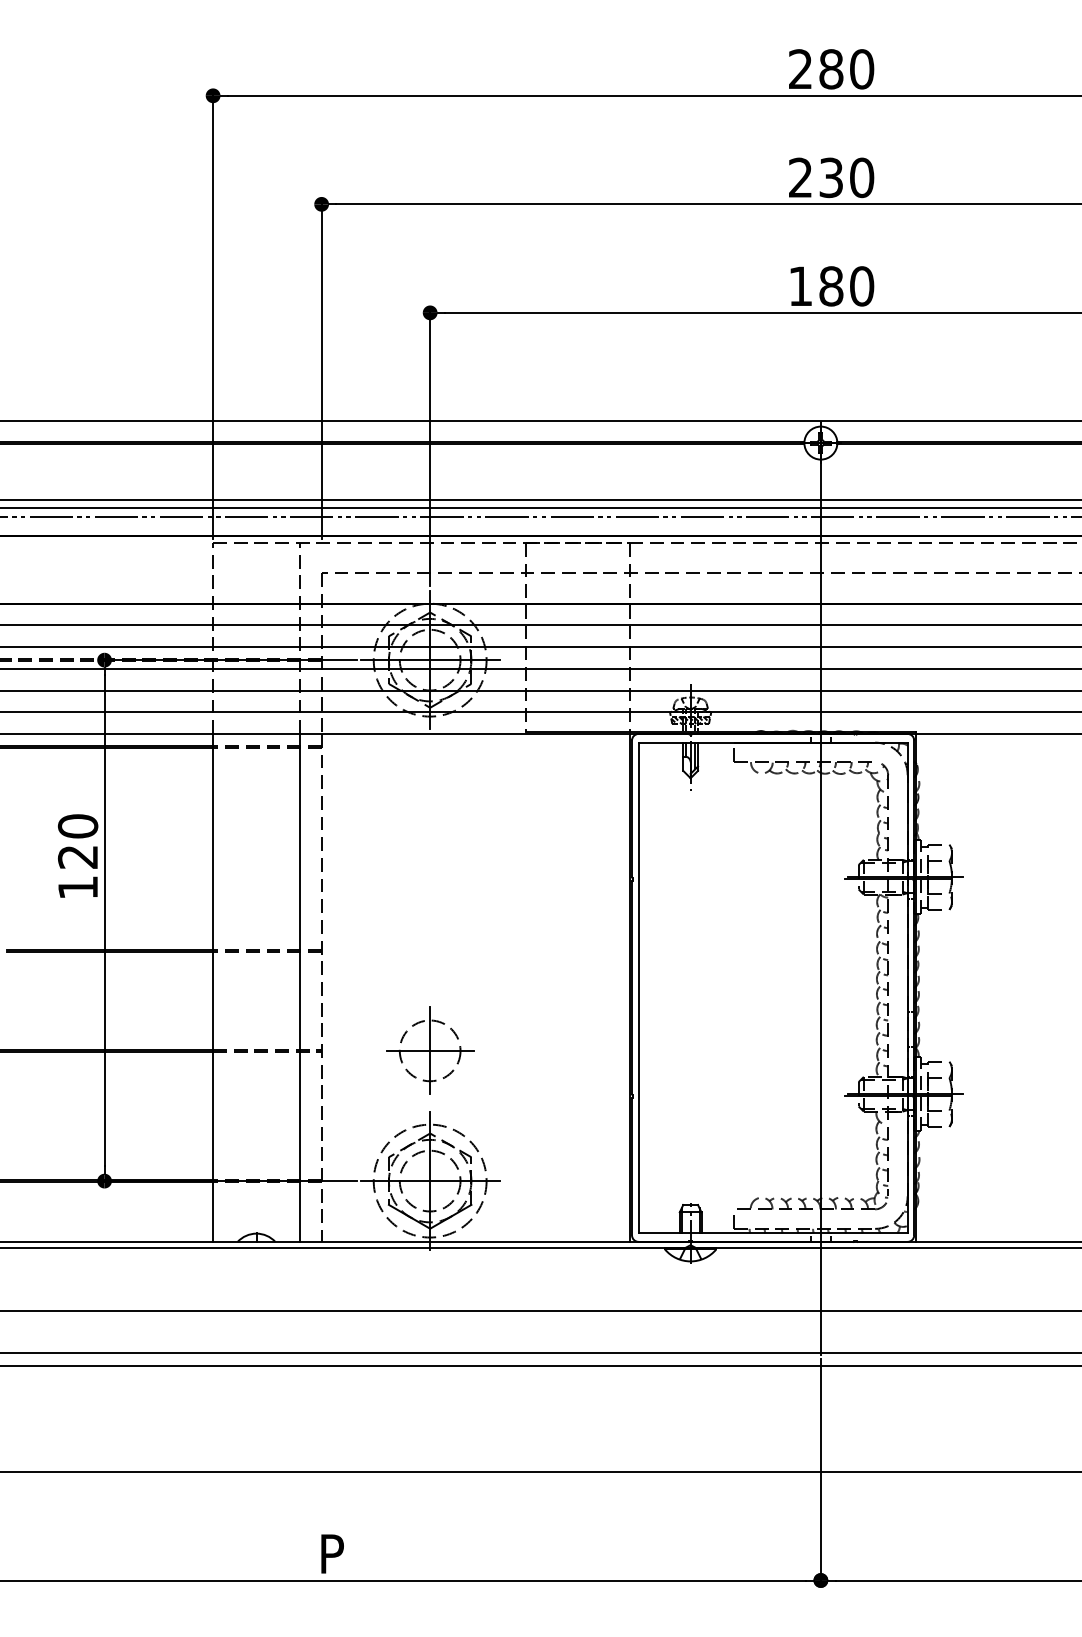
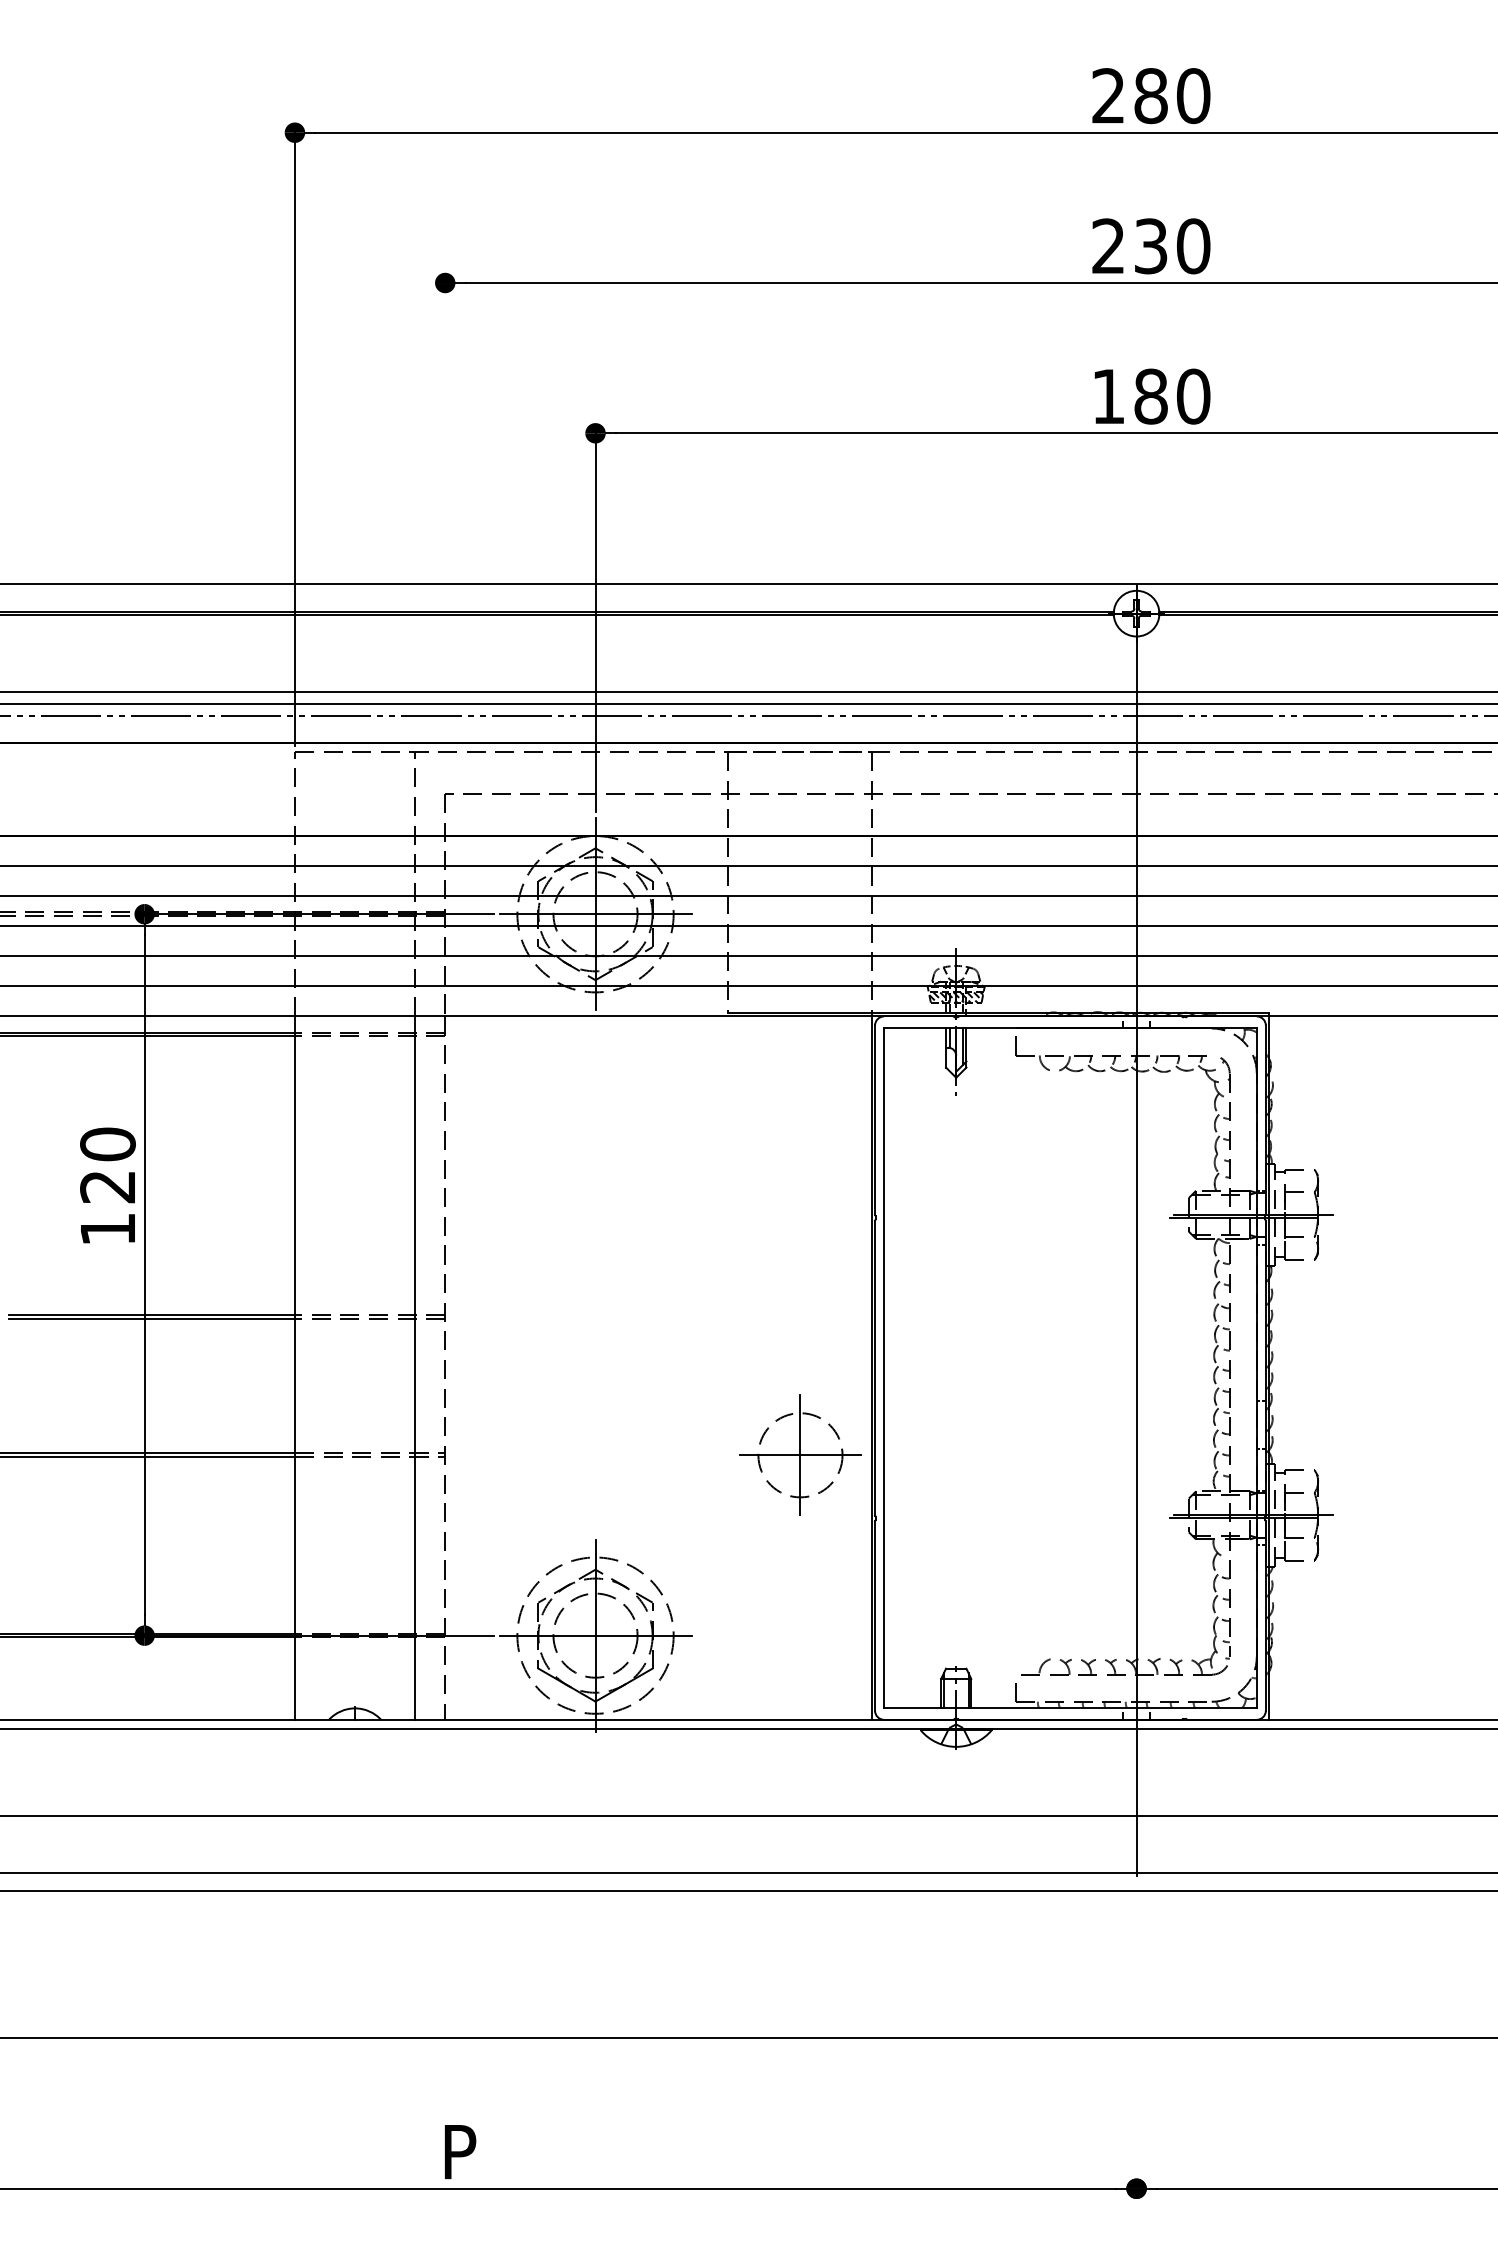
line: (321, 369) -> (445, 511), removed
part: (430, 1050) -> (800, 1454), moved
line: (820, 1471) -> (1136, 2037), removed

